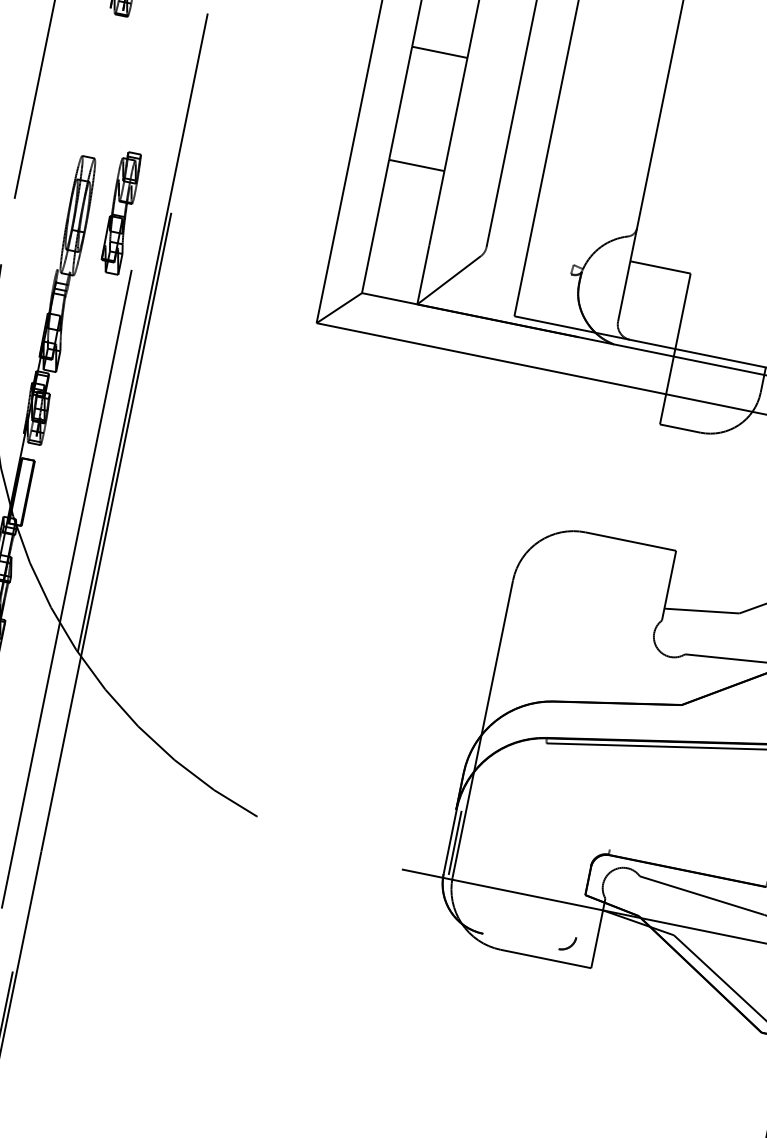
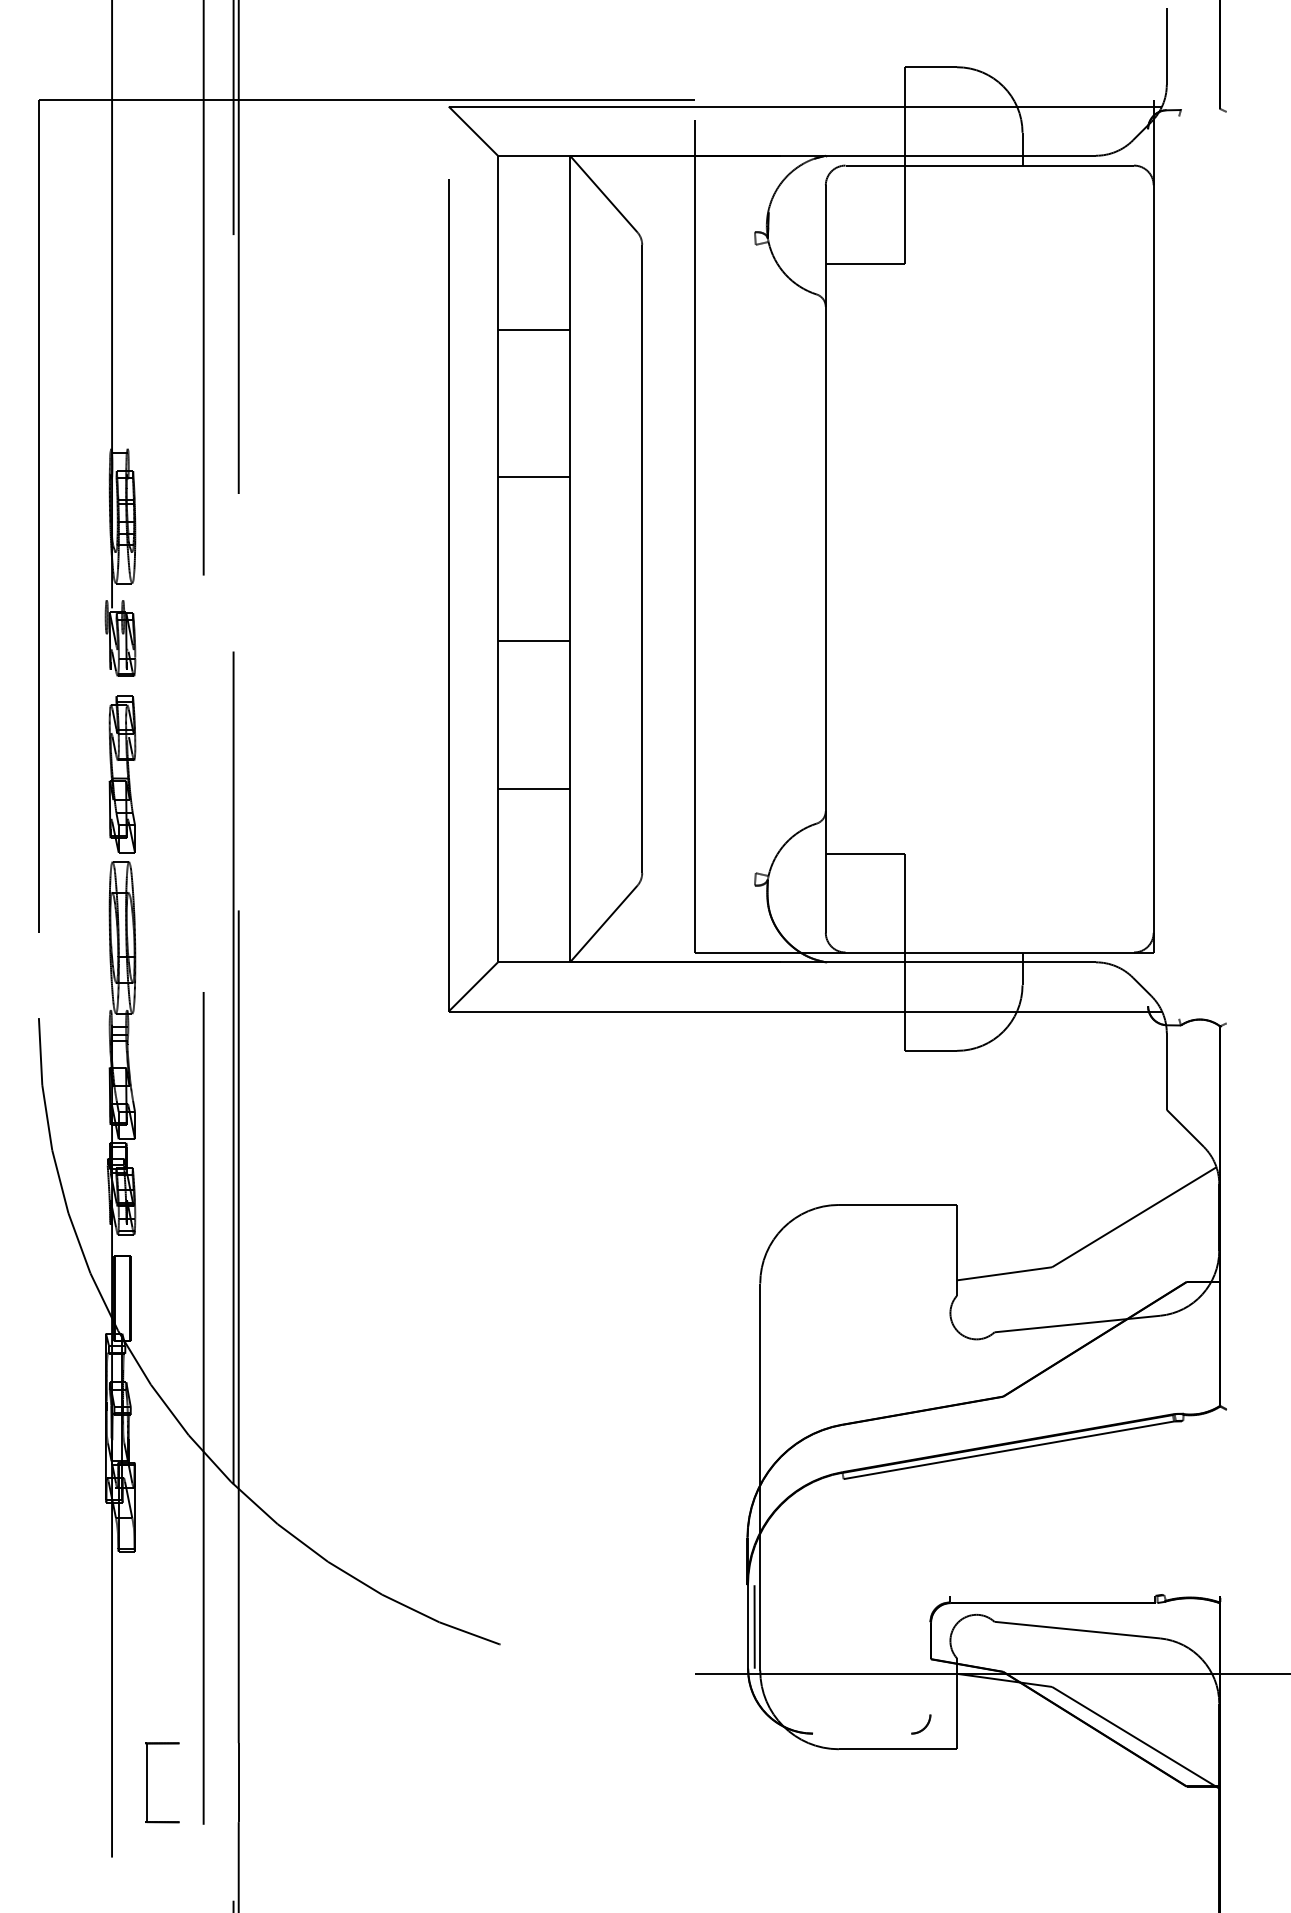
part: (120, 213) -> (122, 774), moved

